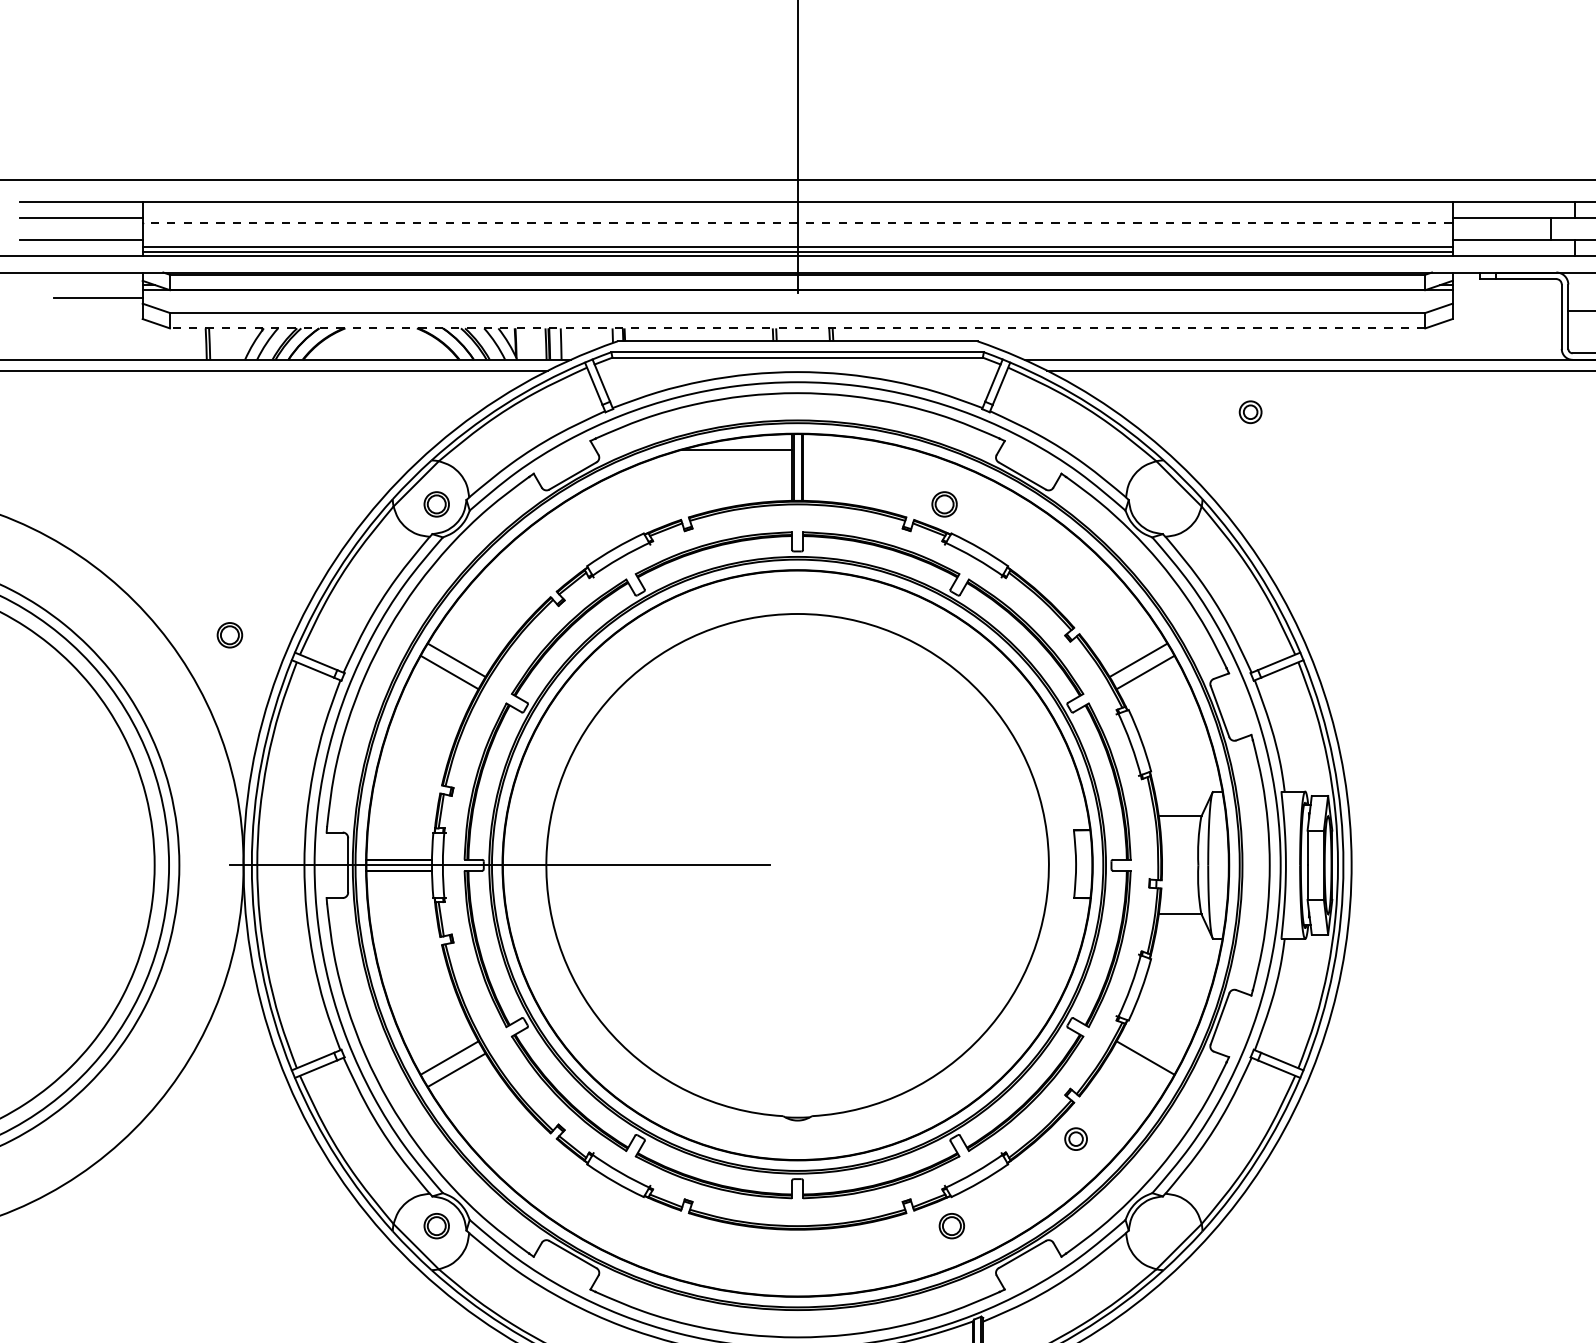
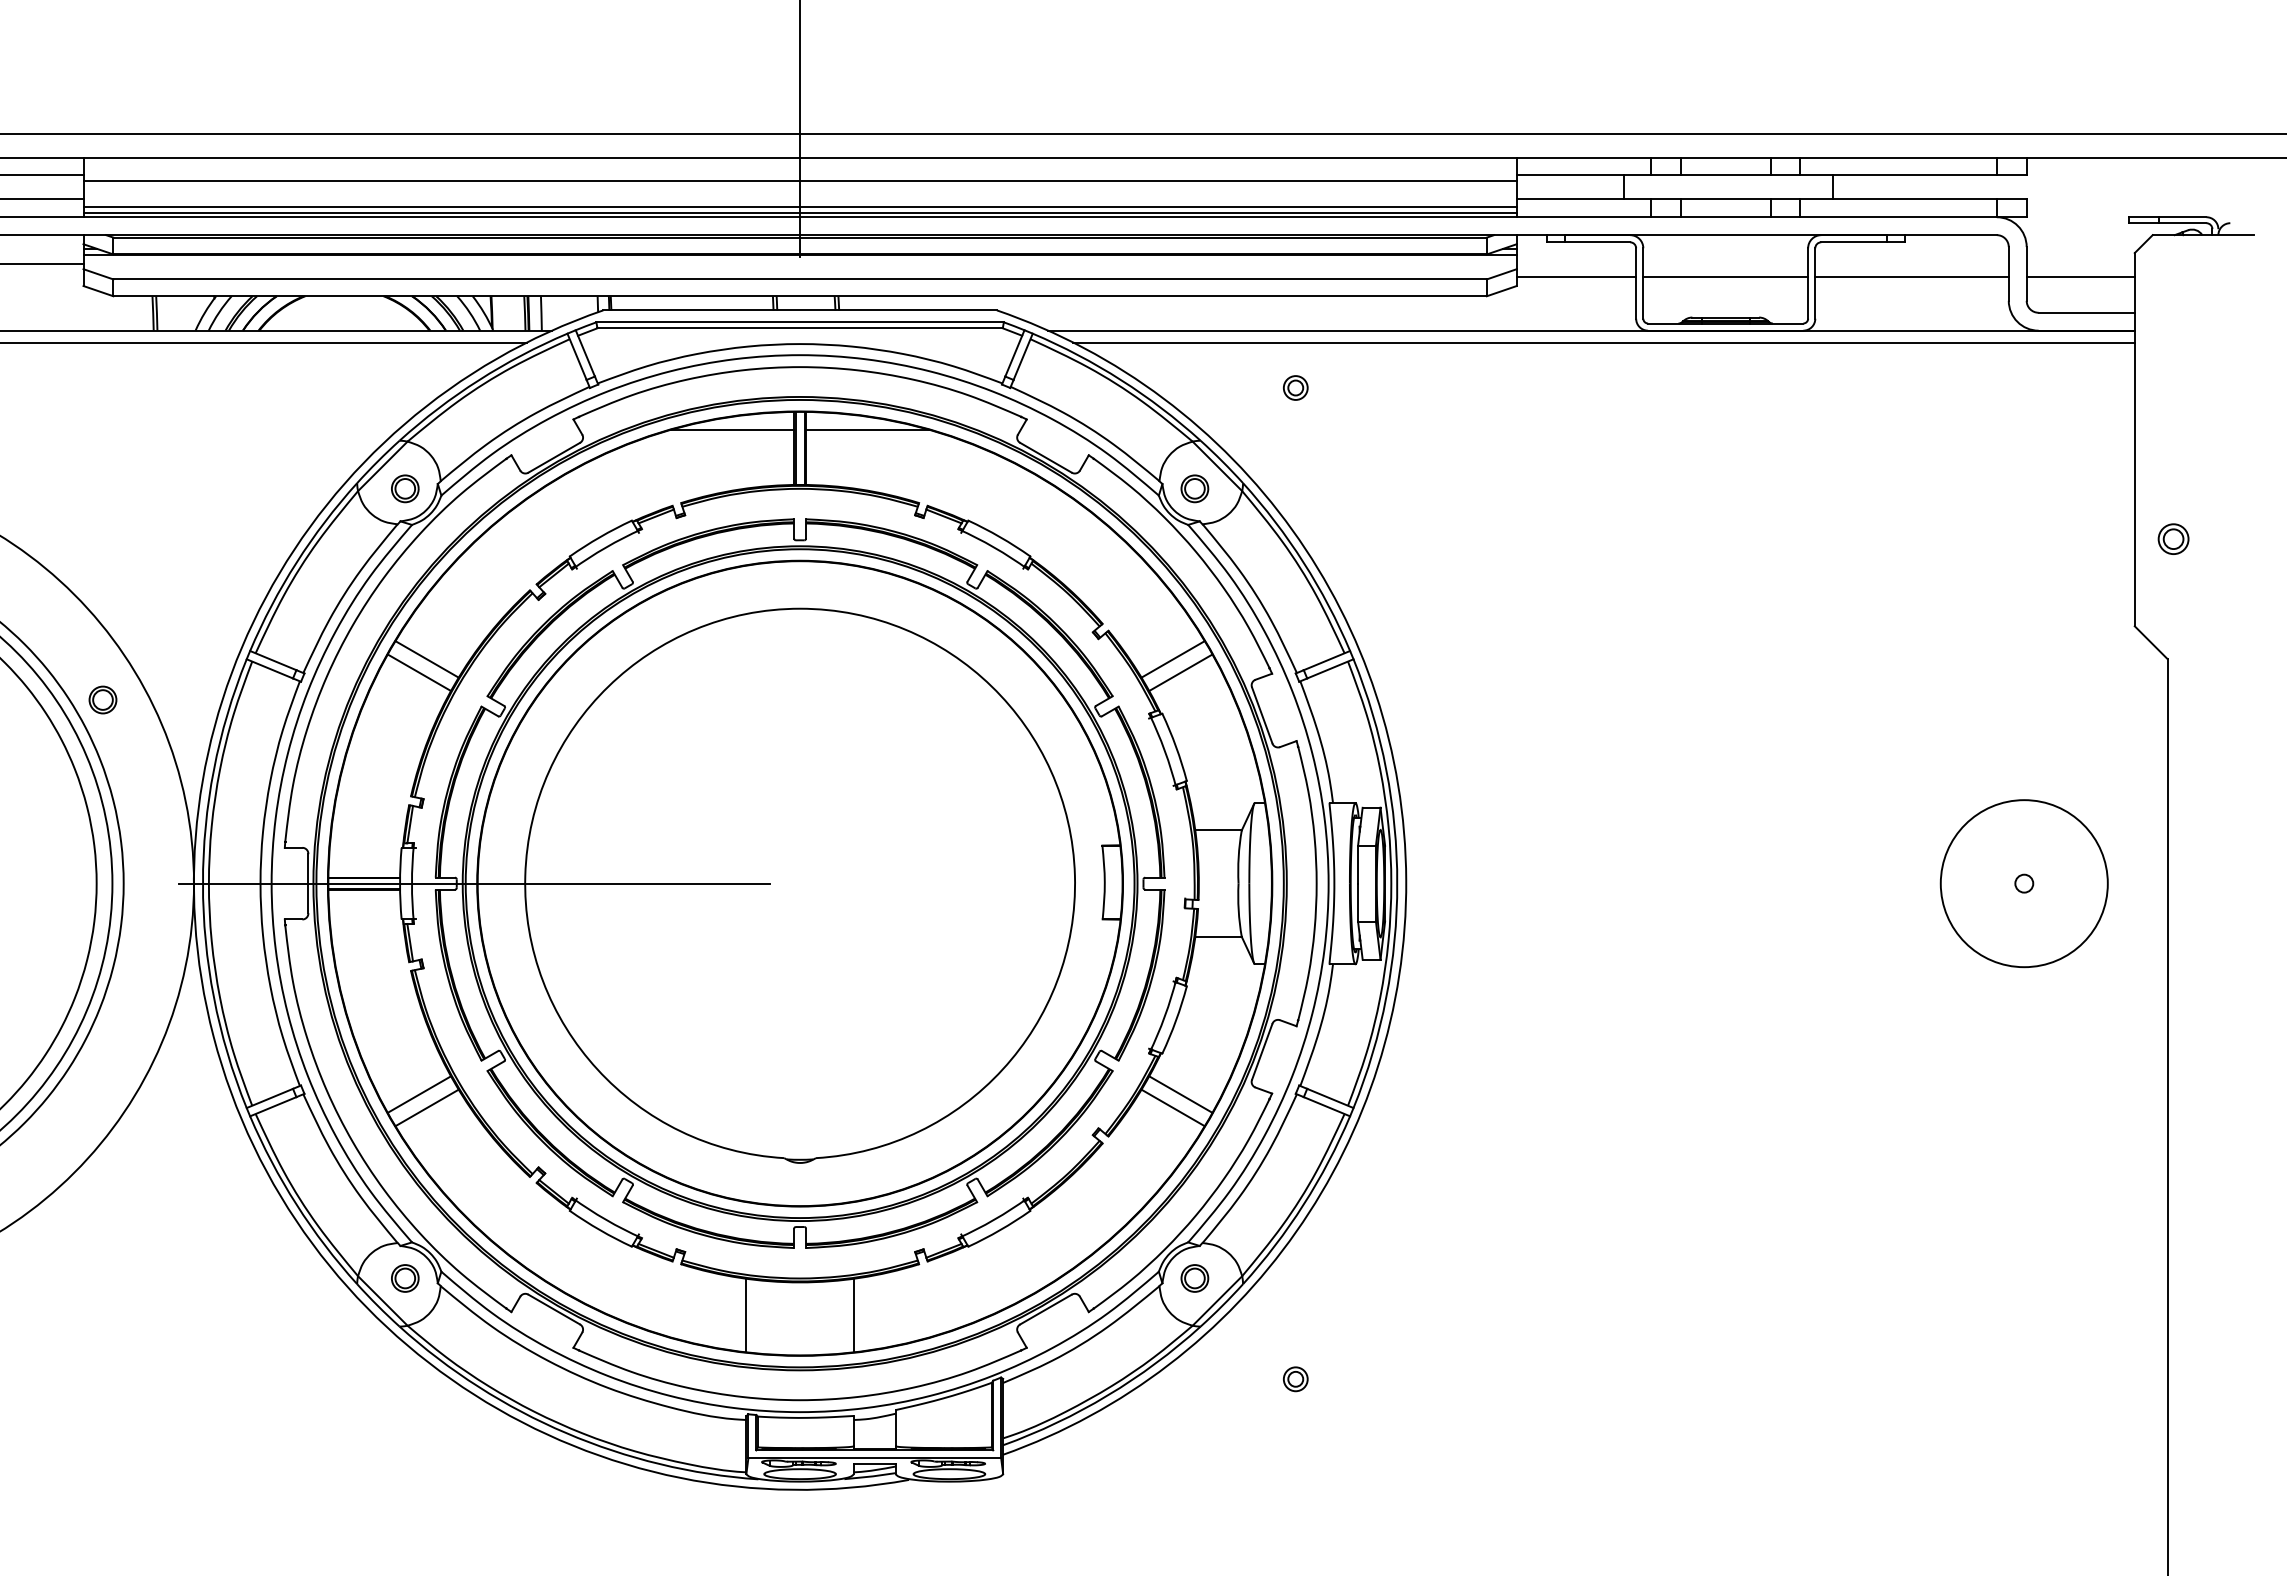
line: (797, 223) -> (800, 181), dashed -> solid
line: (1507, 310) -> (1576, 276), added
line: (797, 328) -> (800, 296), dashed -> solid
line: (859, 450) -> (867, 429), added
part: (944, 504) -> (1194, 488), moved
part: (229, 634) -> (102, 699), moved
line: (1137, 1069) -> (1172, 1107), added
part: (1075, 1139) -> (1295, 1379), moved
part: (951, 1226) -> (1194, 1278), moved
line: (748, 1259) -> (746, 1315), added
line: (846, 1259) -> (853, 1315), added

